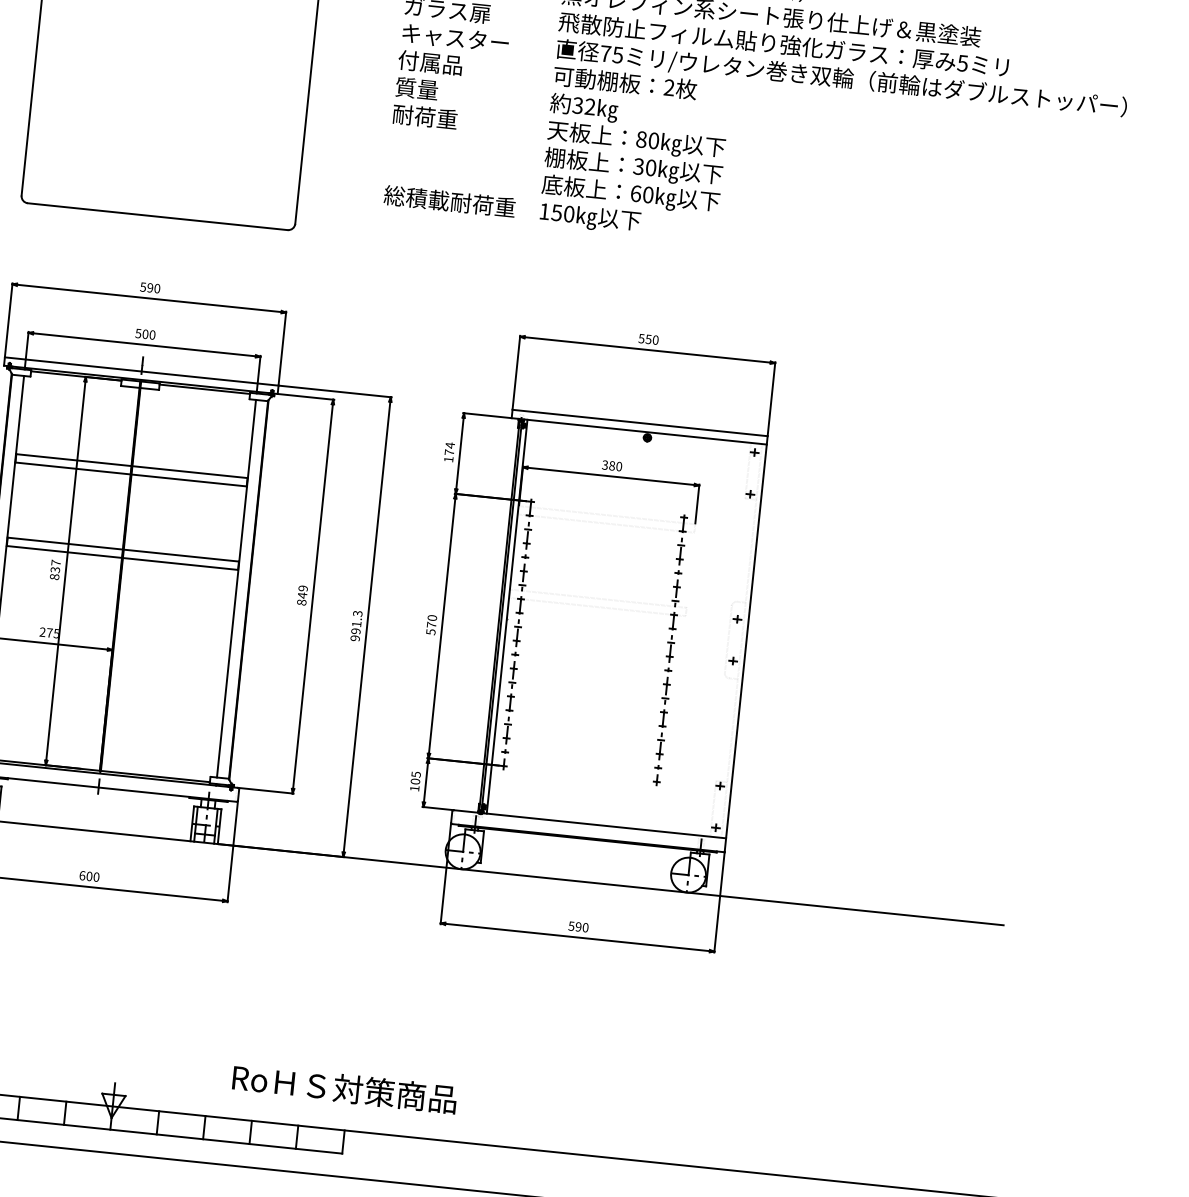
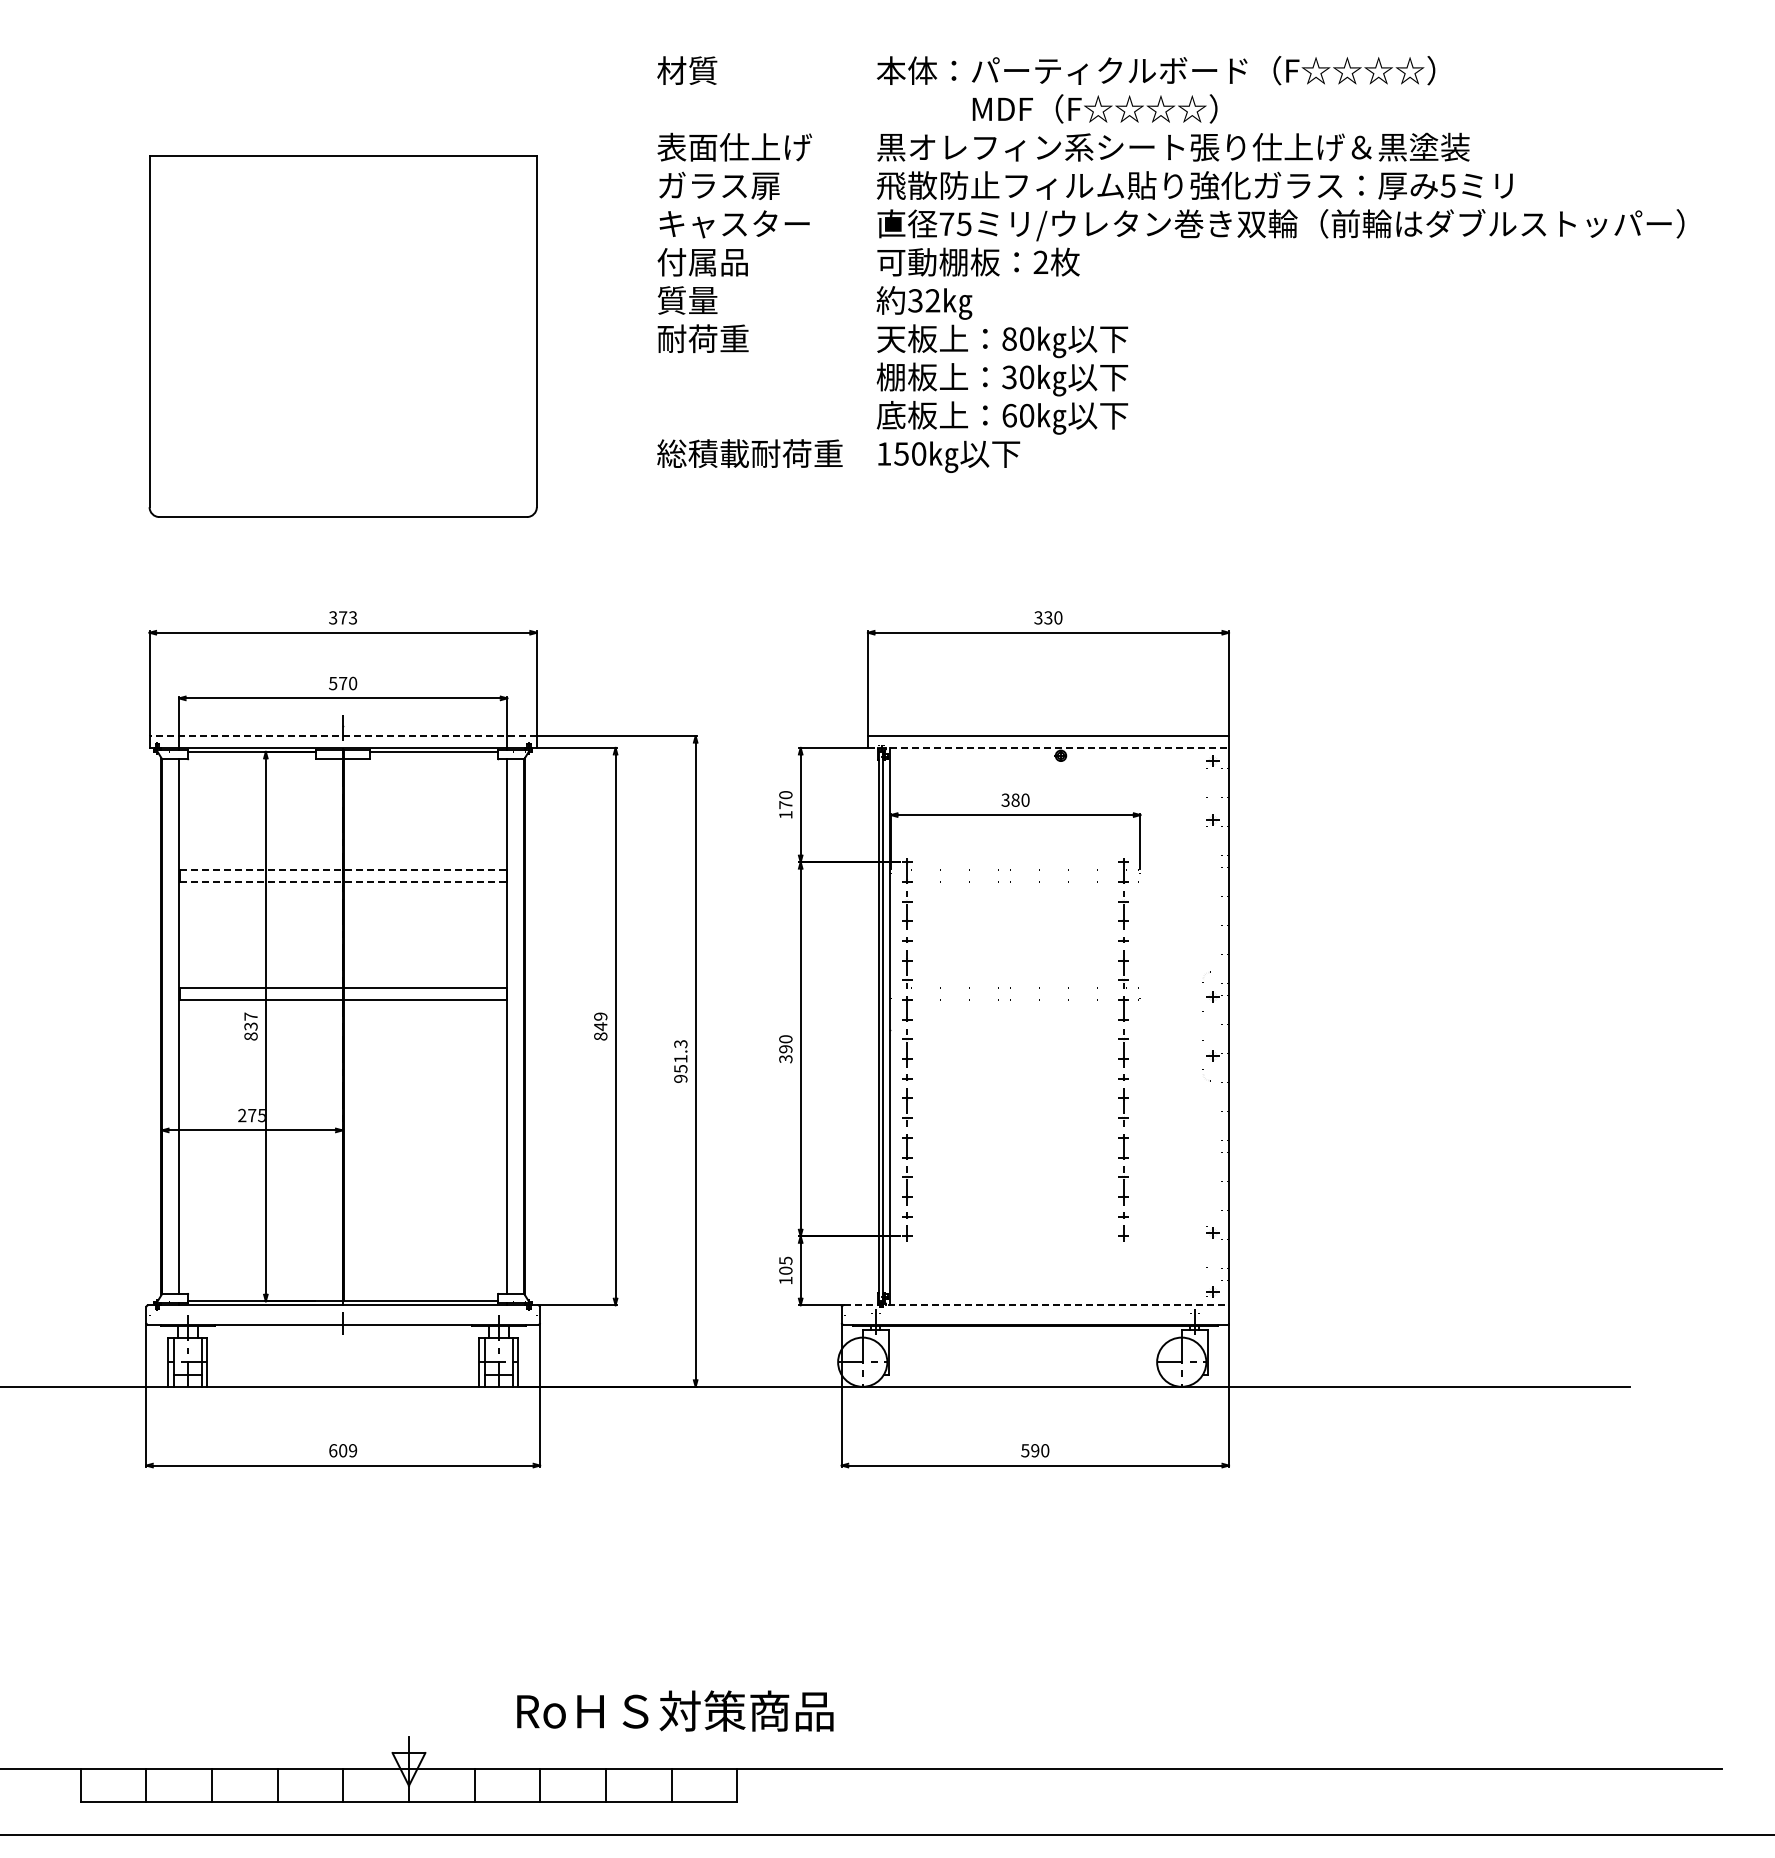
text: (150, 287) -> (343, 617), 590 -> 373
text: (145, 334) -> (343, 683), 500 -> 570
text: (645, 338) -> (1043, 617), 550 -> 330
line: (141, 371) -> (343, 736), solid -> dashed
line: (639, 431) -> (1048, 747), solid -> dashed
text: (450, 445) -> (785, 794), 174 -> 170
line: (132, 466) -> (343, 870), solid -> dashed
line: (131, 474) -> (343, 881), solid -> dashed
text: (431, 628) -> (785, 1053), 570 -> 390
text: (355, 631) -> (680, 1069), 991.3 -> 951.3
line: (590, 824) -> (1036, 1305), solid -> dashed
text: (96, 877) -> (353, 1450), 600 -> 609
text: (344, 1088) -> (675, 1710), moved

